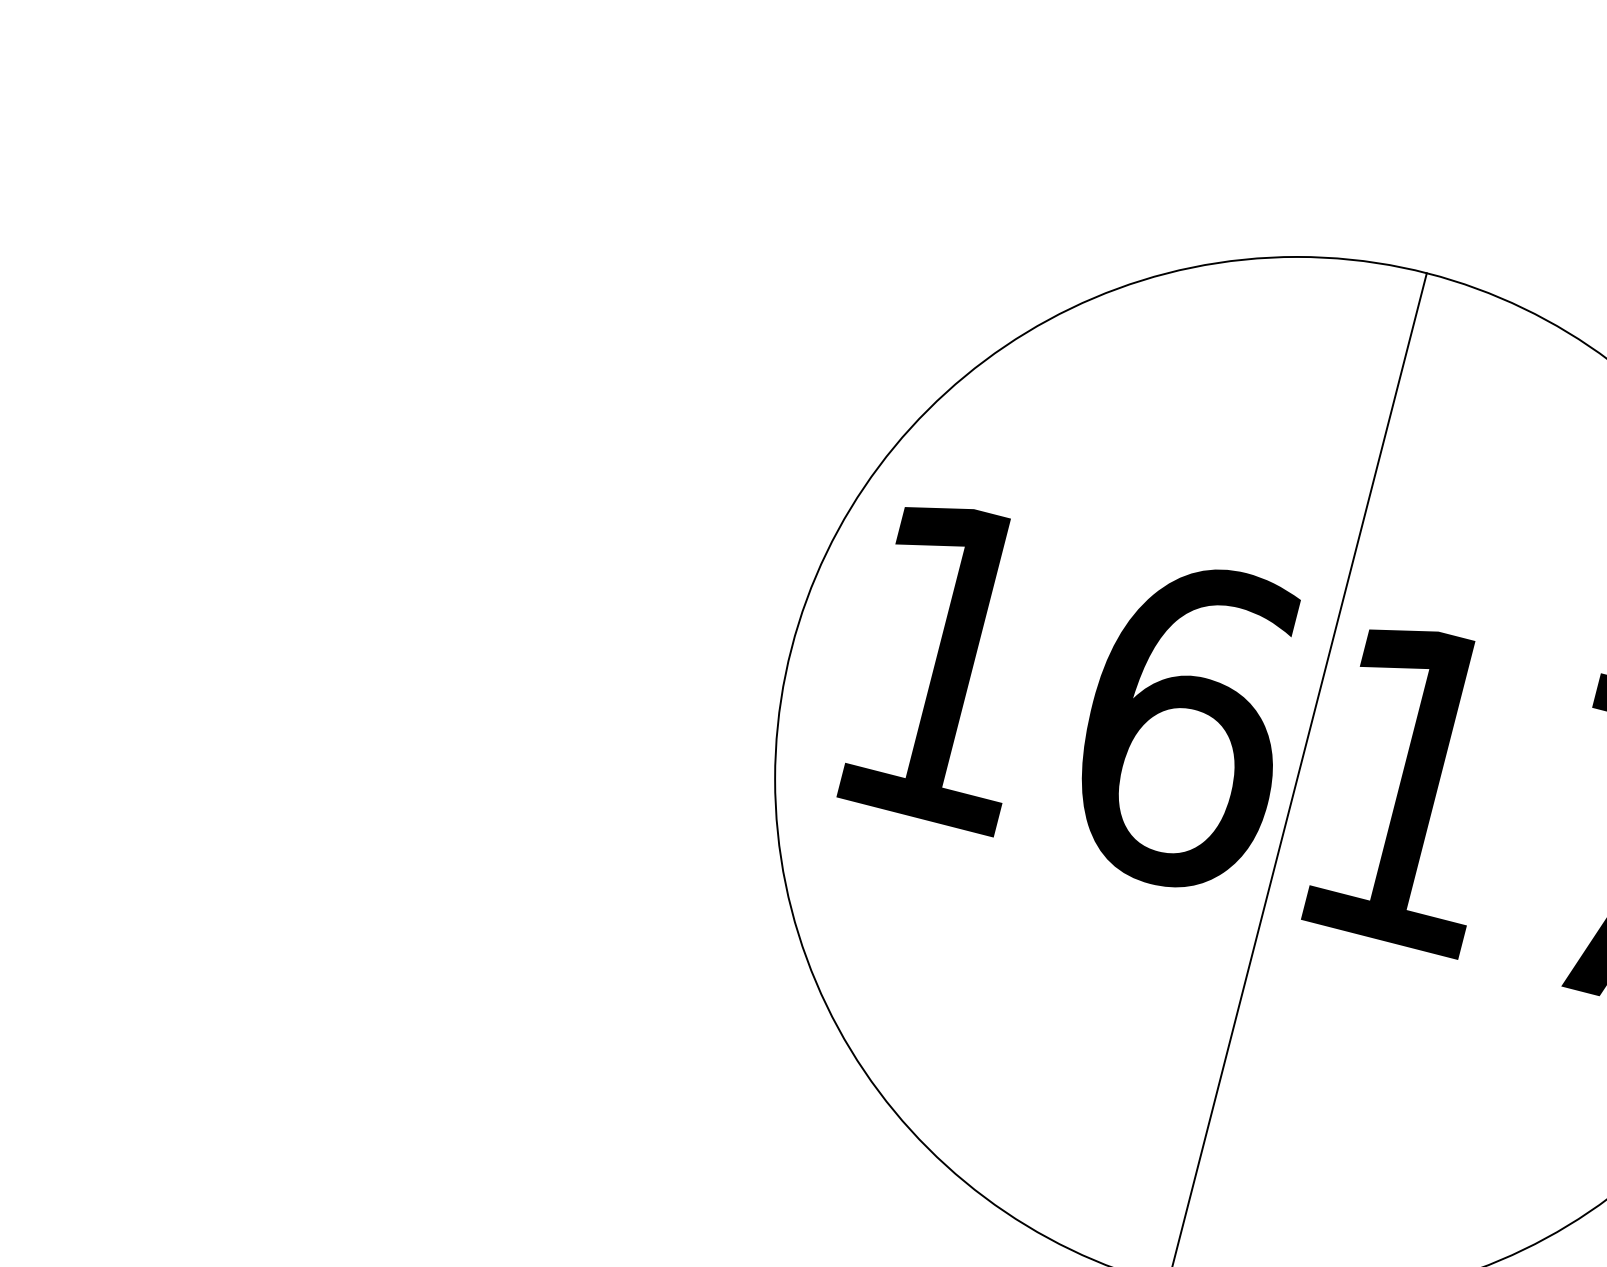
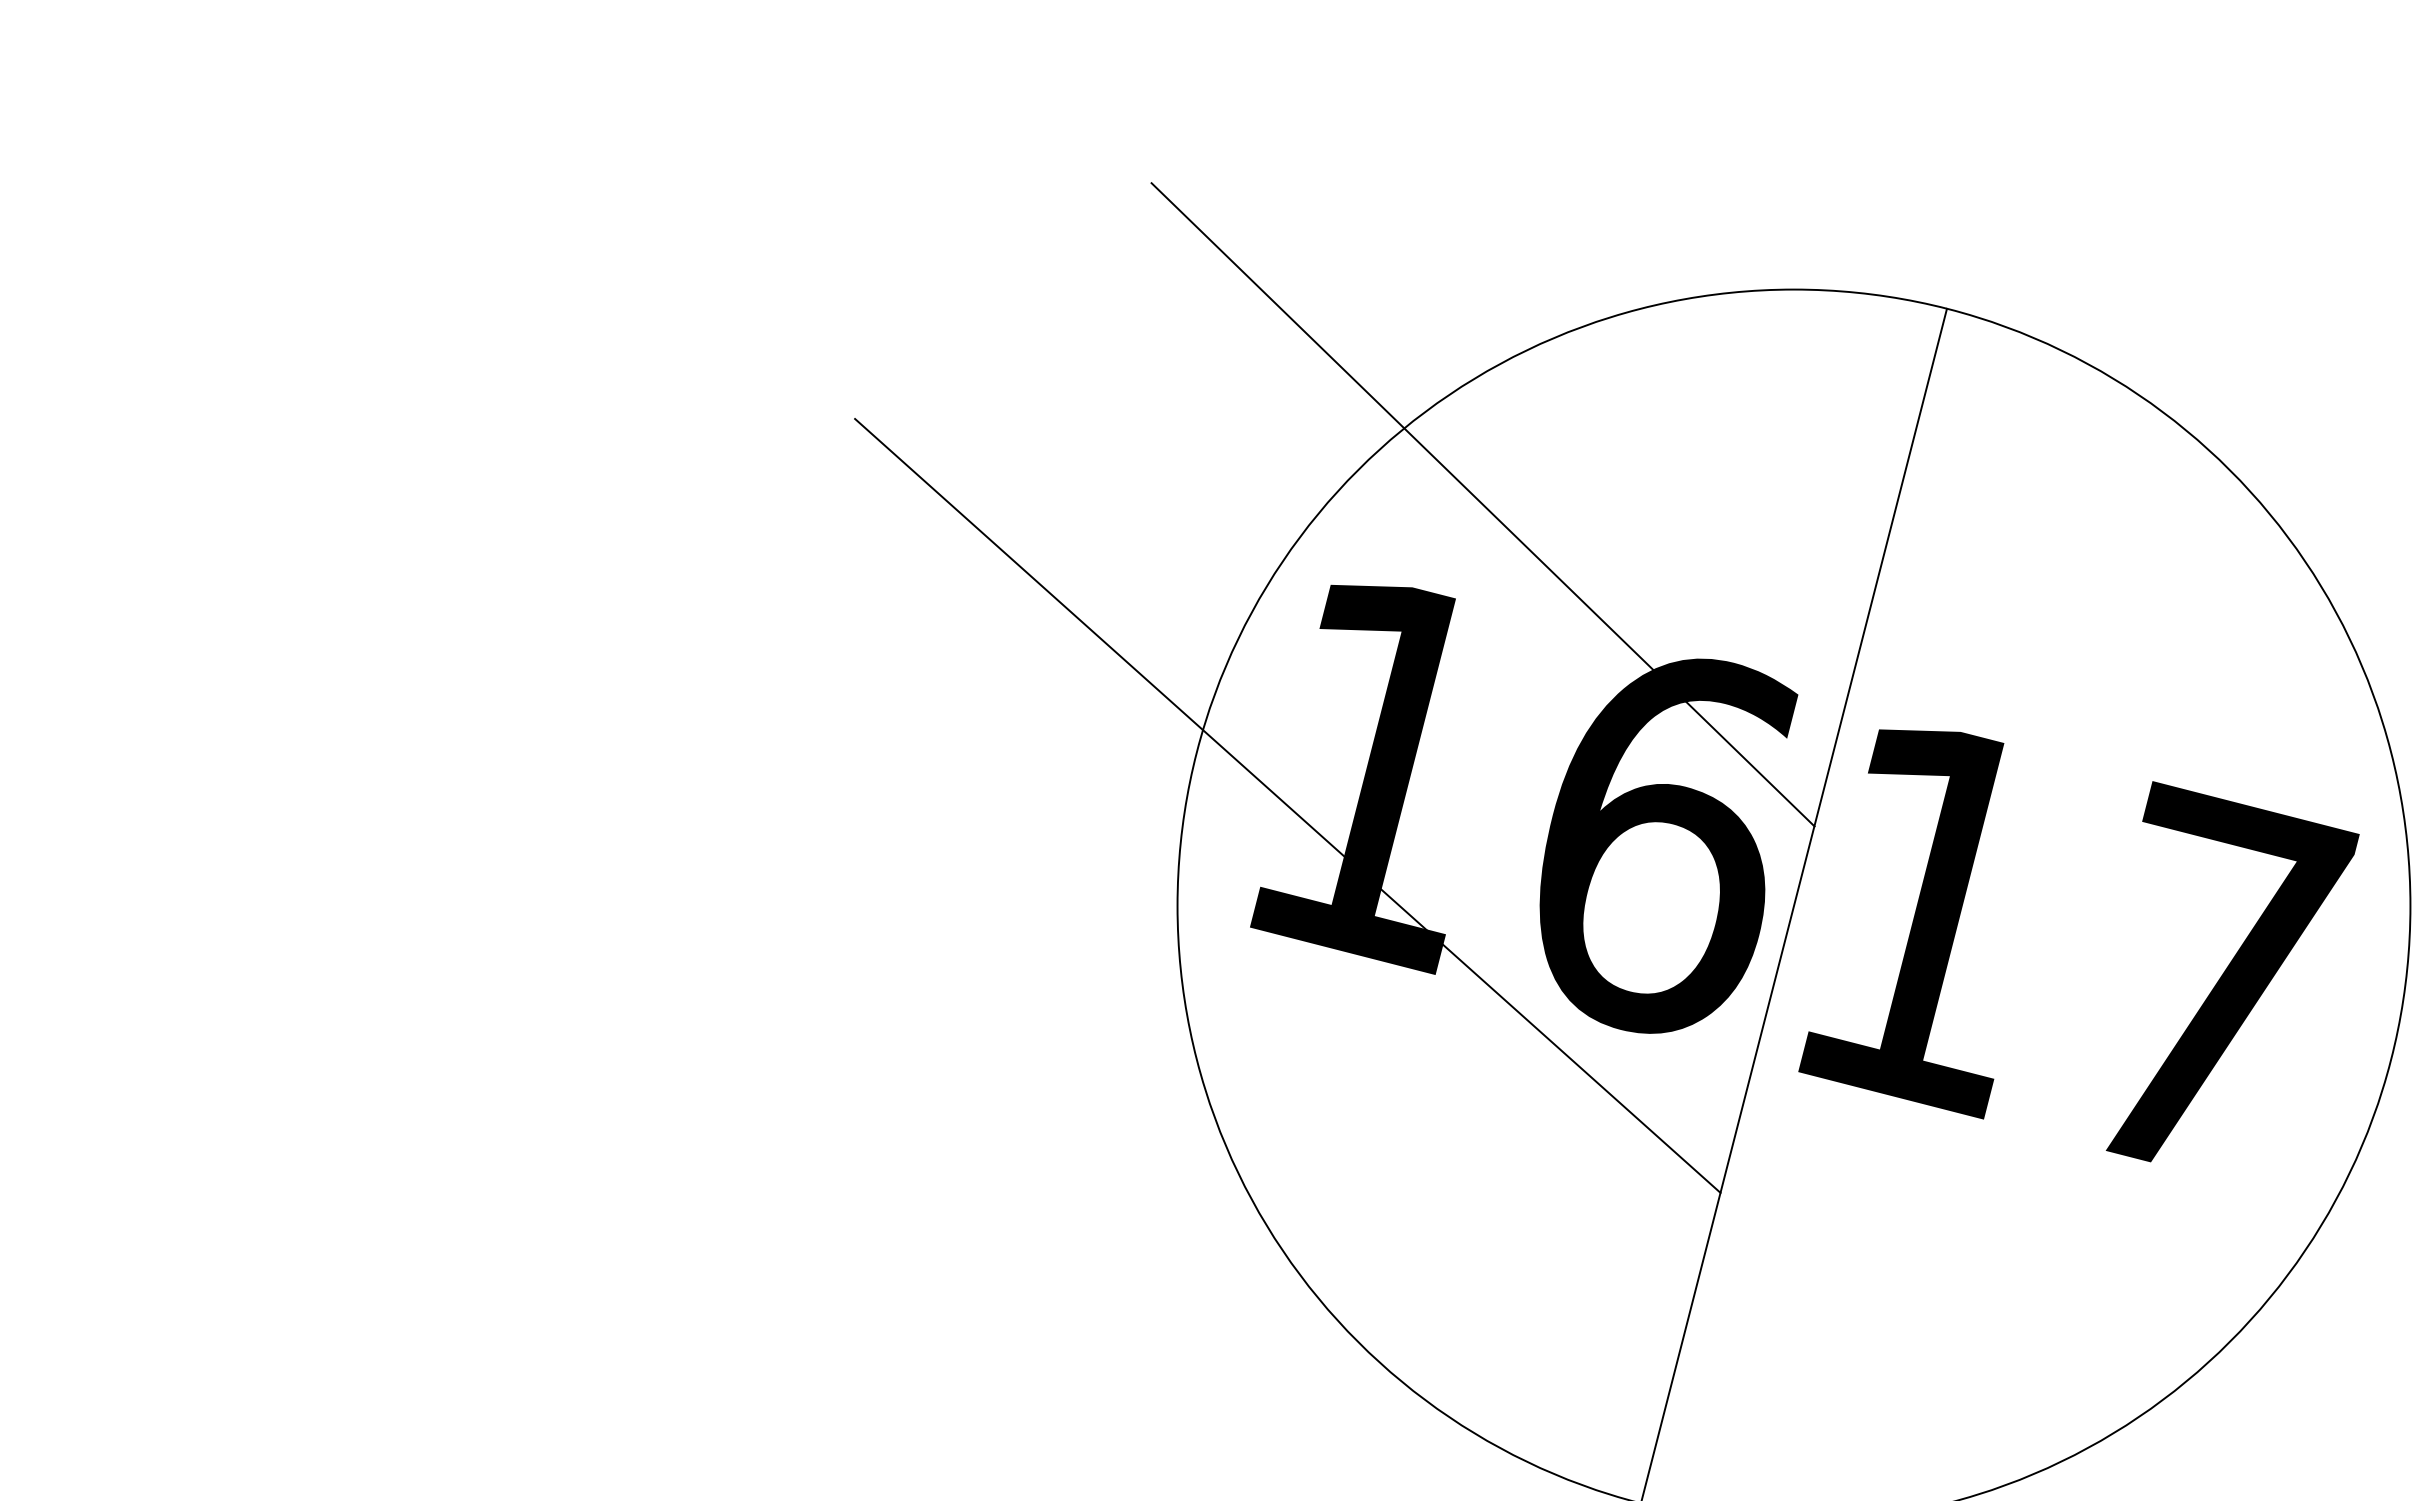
line: (1033, 439) -> (1482, 504), added
line: (868, 693) -> (1287, 805), added

